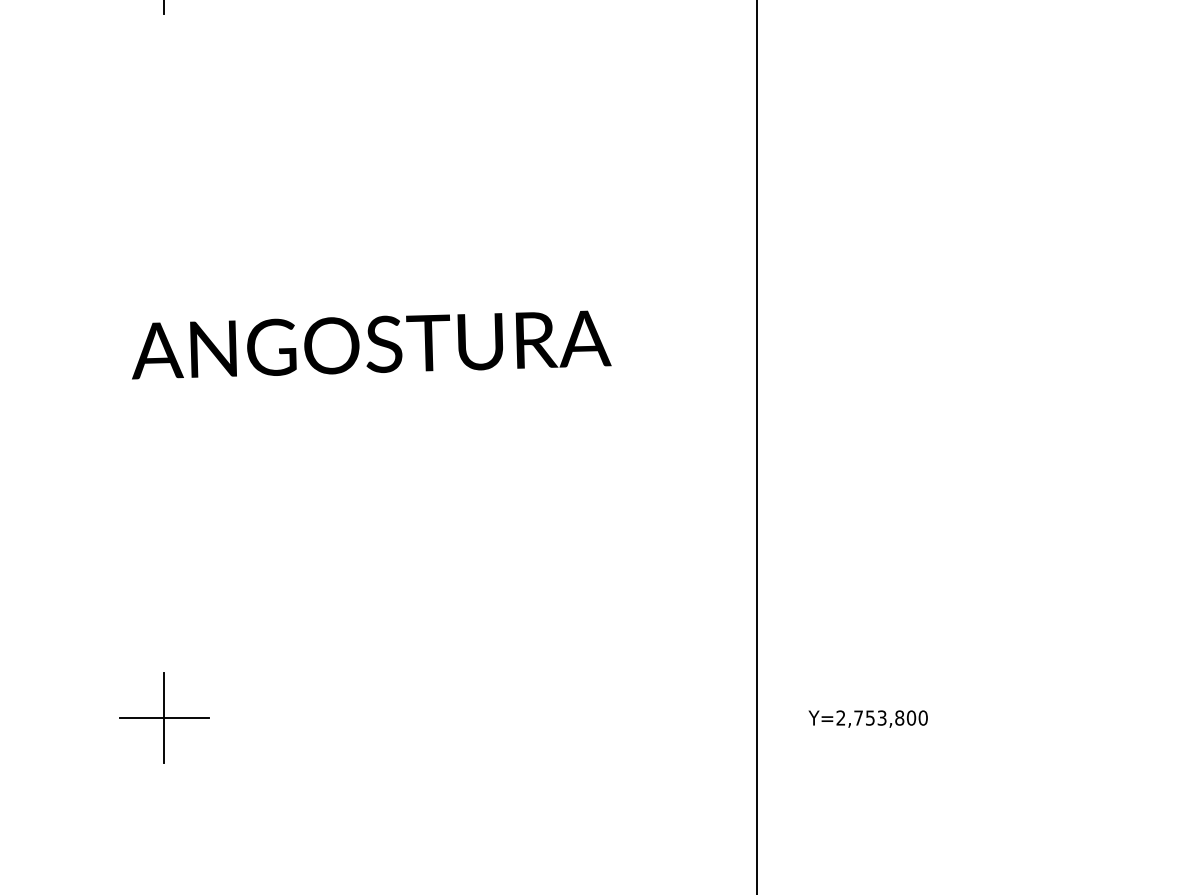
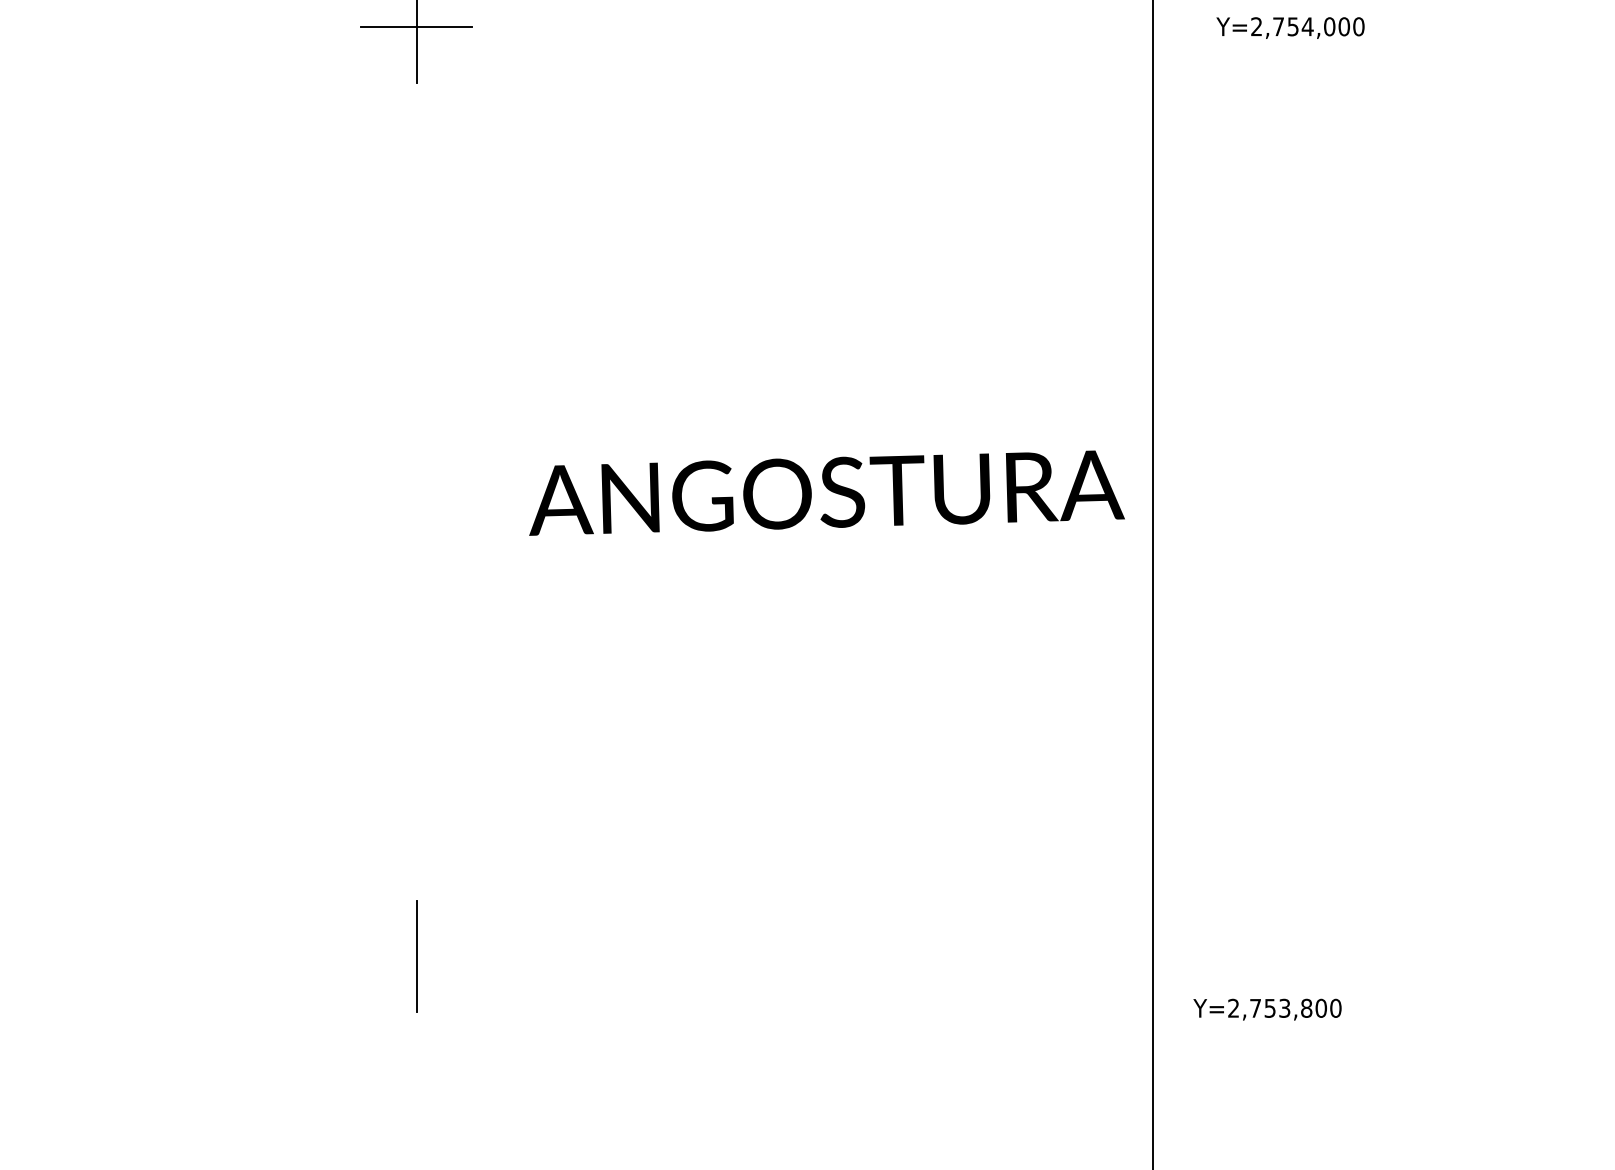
text: (371, 344) -> (826, 492), moved
line: (164, 718) -> (416, 956), removed
text: (868, 718) -> (1267, 1009), moved

